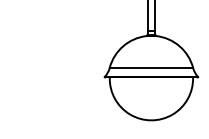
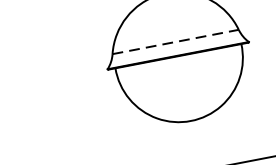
line: (151, 68) -> (175, 42), solid -> dashed

